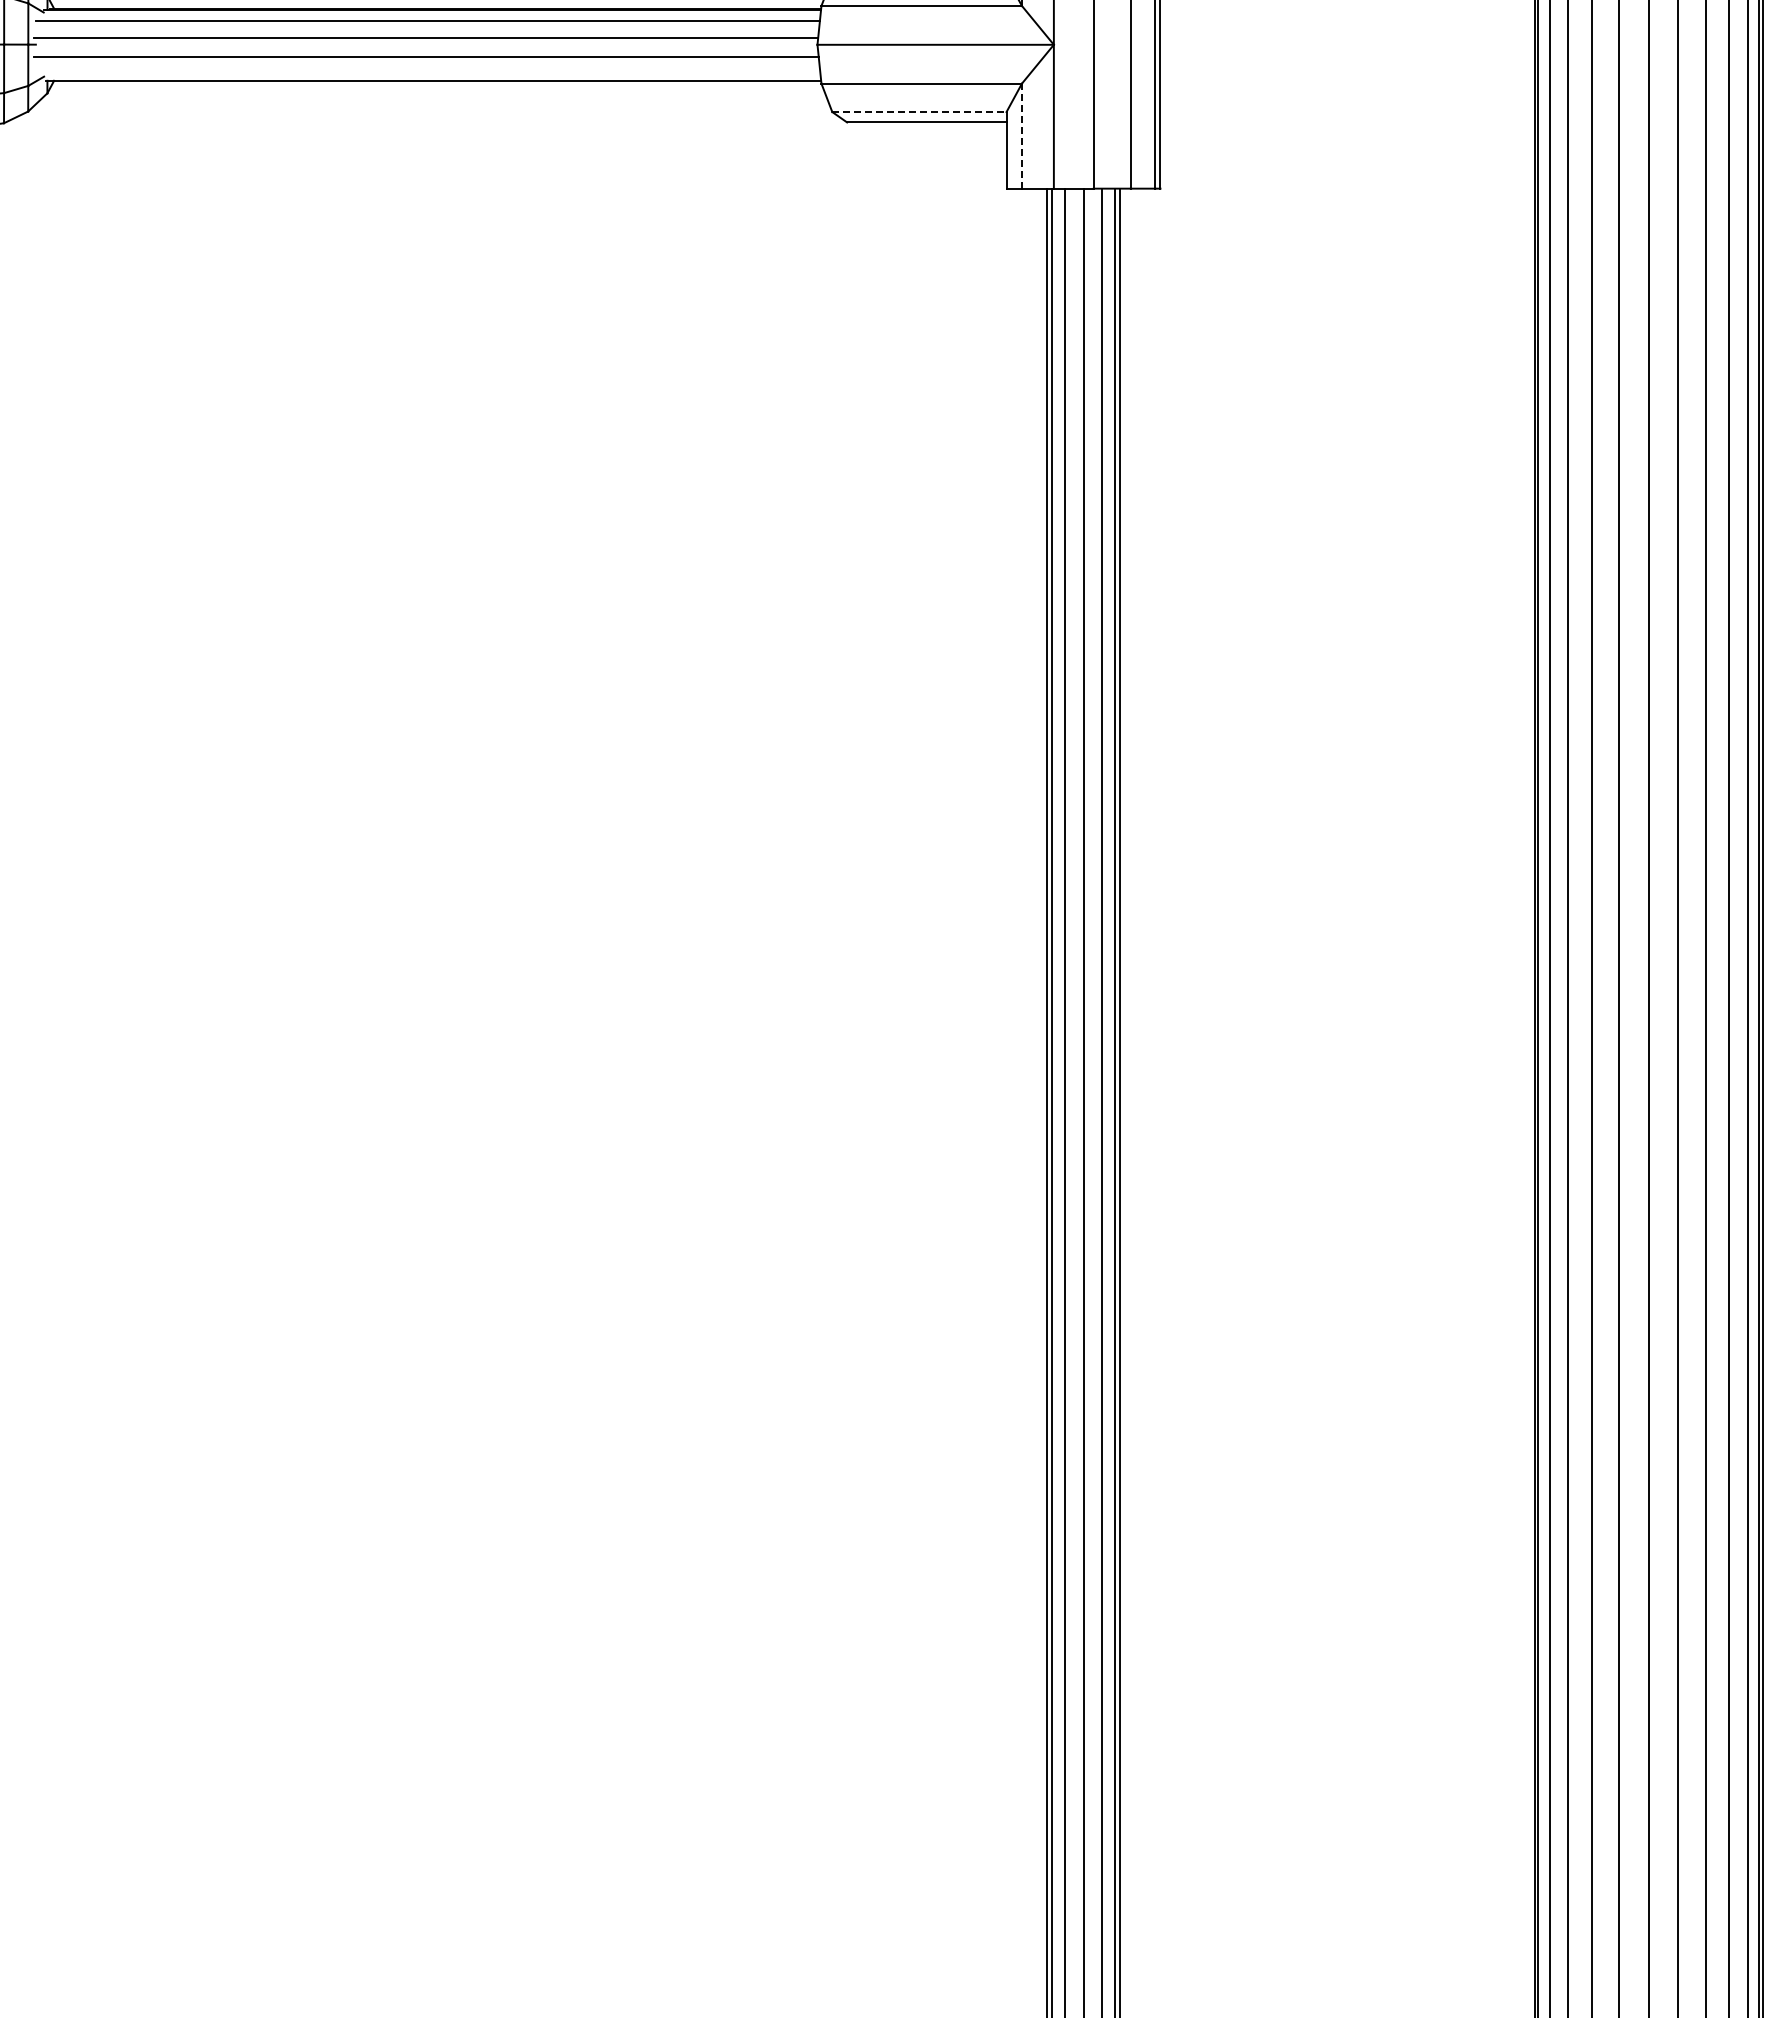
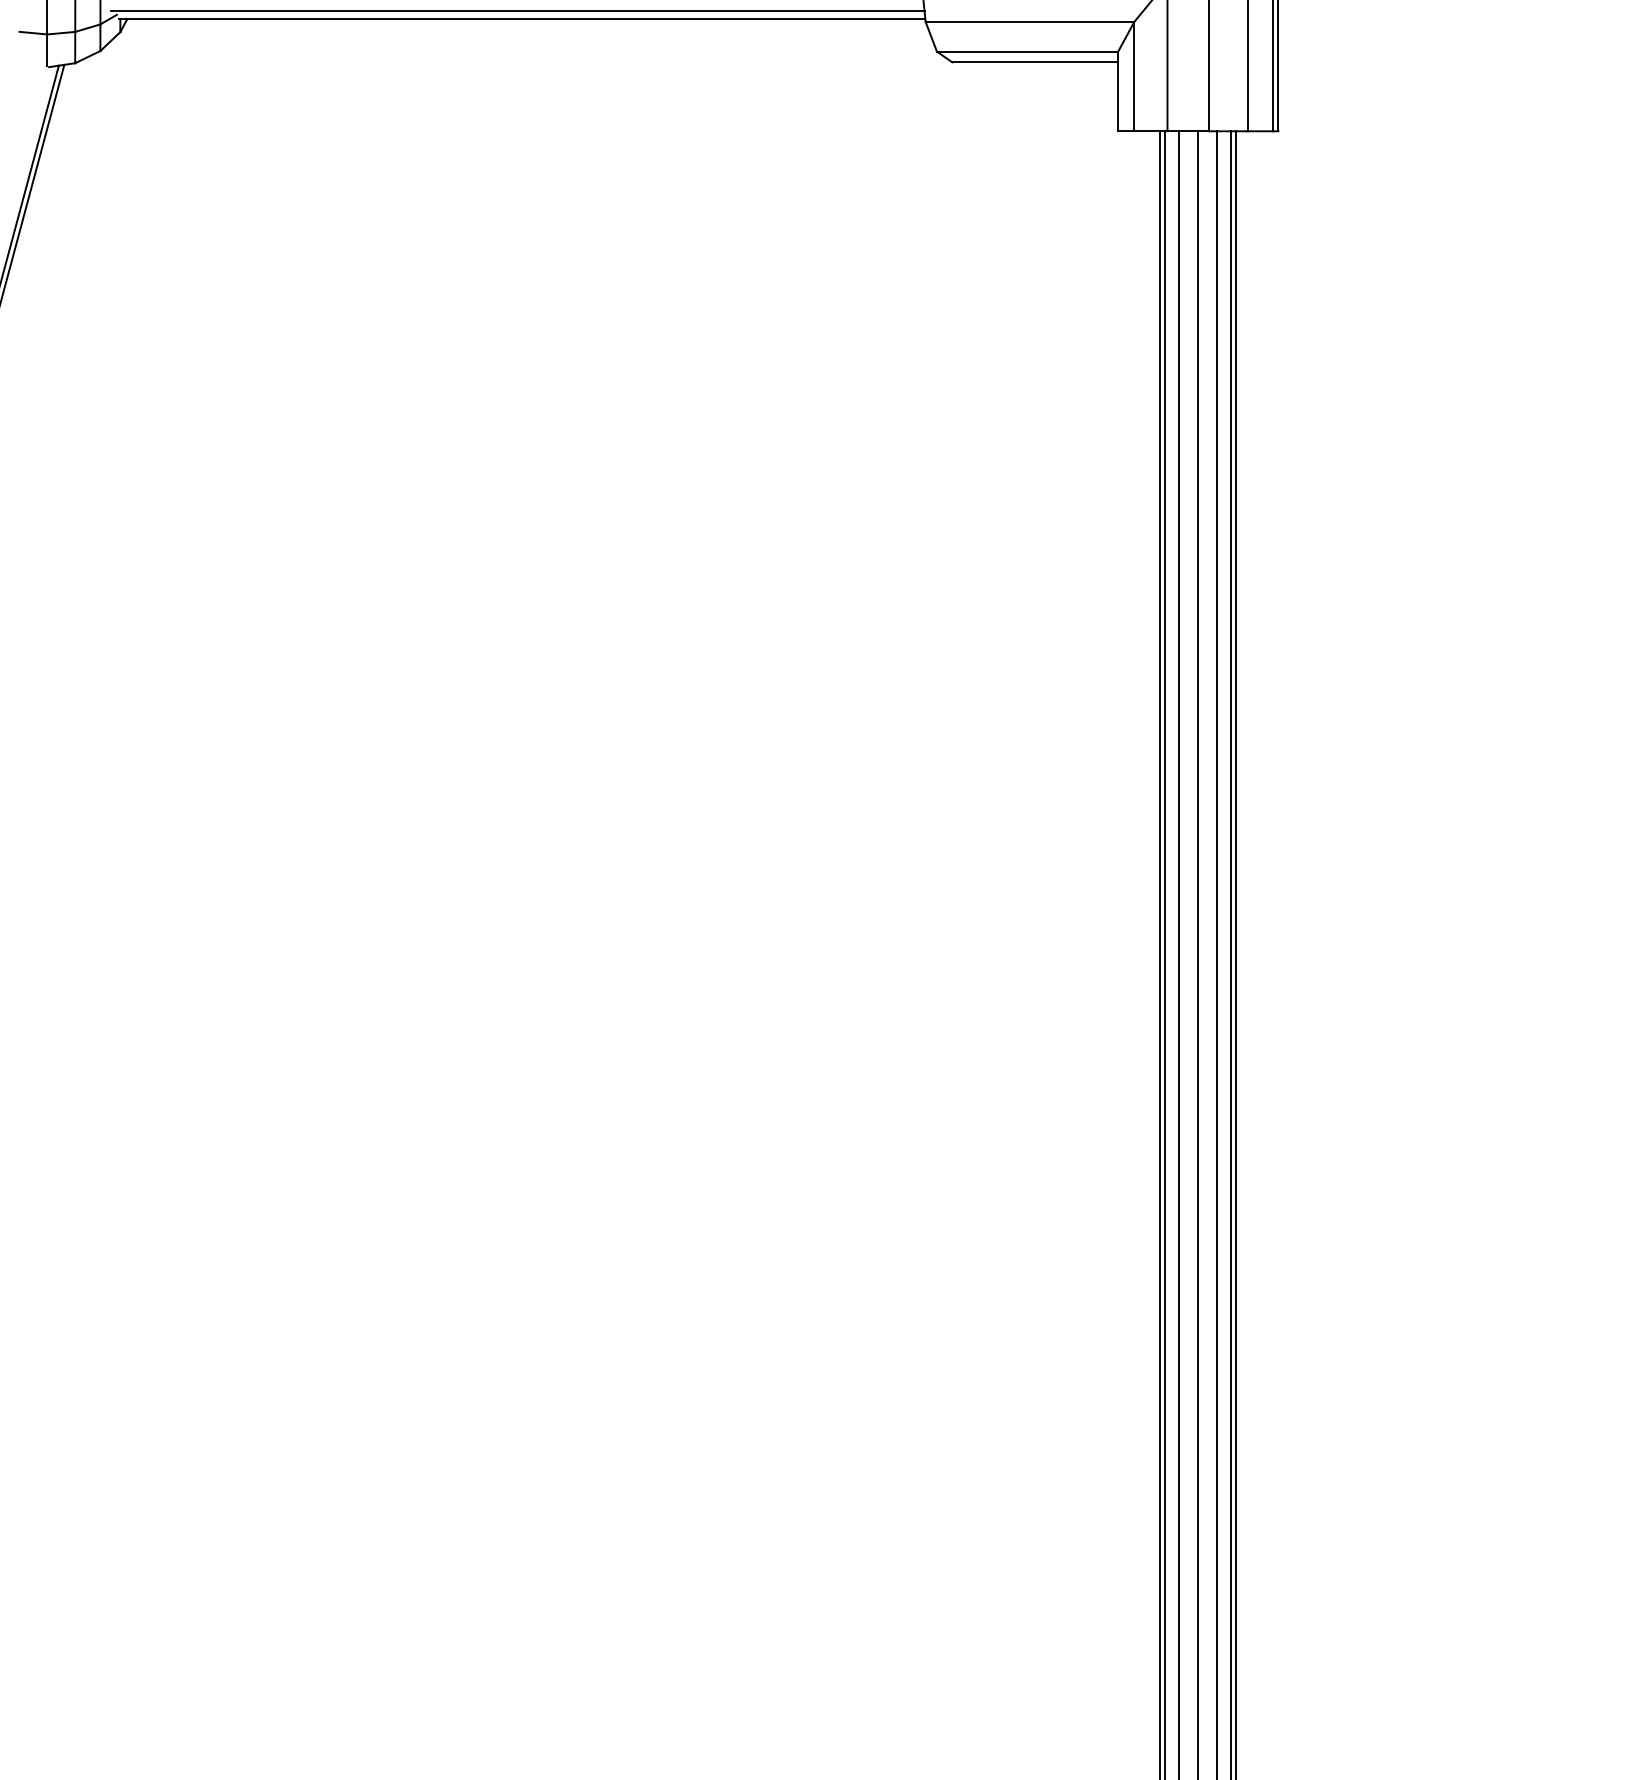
line: (429, 72) -> (517, 10), added
line: (919, 112) -> (1027, 52), dashed -> solid
line: (1021, 136) -> (1133, 77), dashed -> solid

